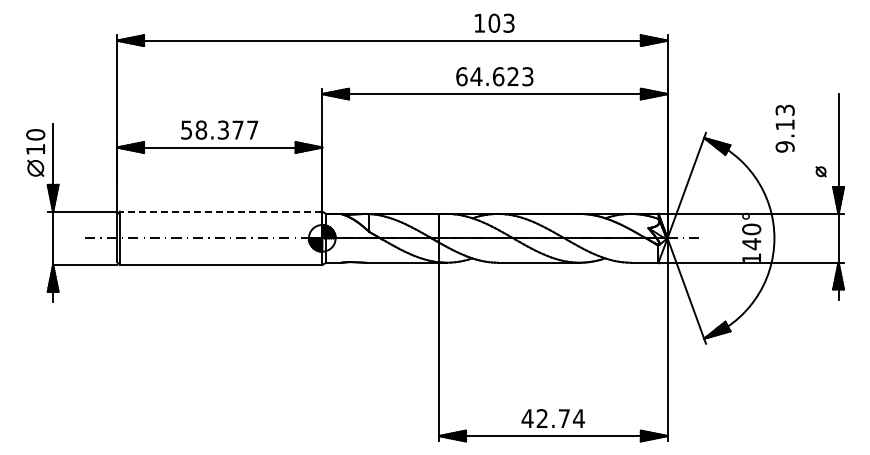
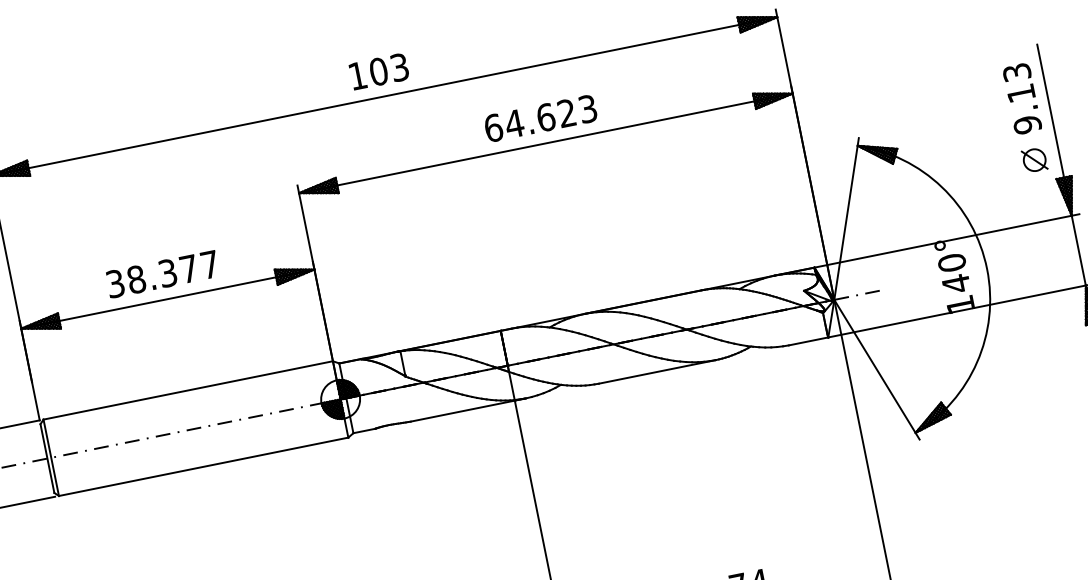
text: (494, 22) -> (378, 70), moved
text: (784, 128) -> (1021, 98), moved
text: (186, 129) -> (115, 282), 58.377 -> 38.377
part: (820, 171) -> (1033, 160), size x1.67
line: (220, 211) -> (187, 390), dashed -> solid

